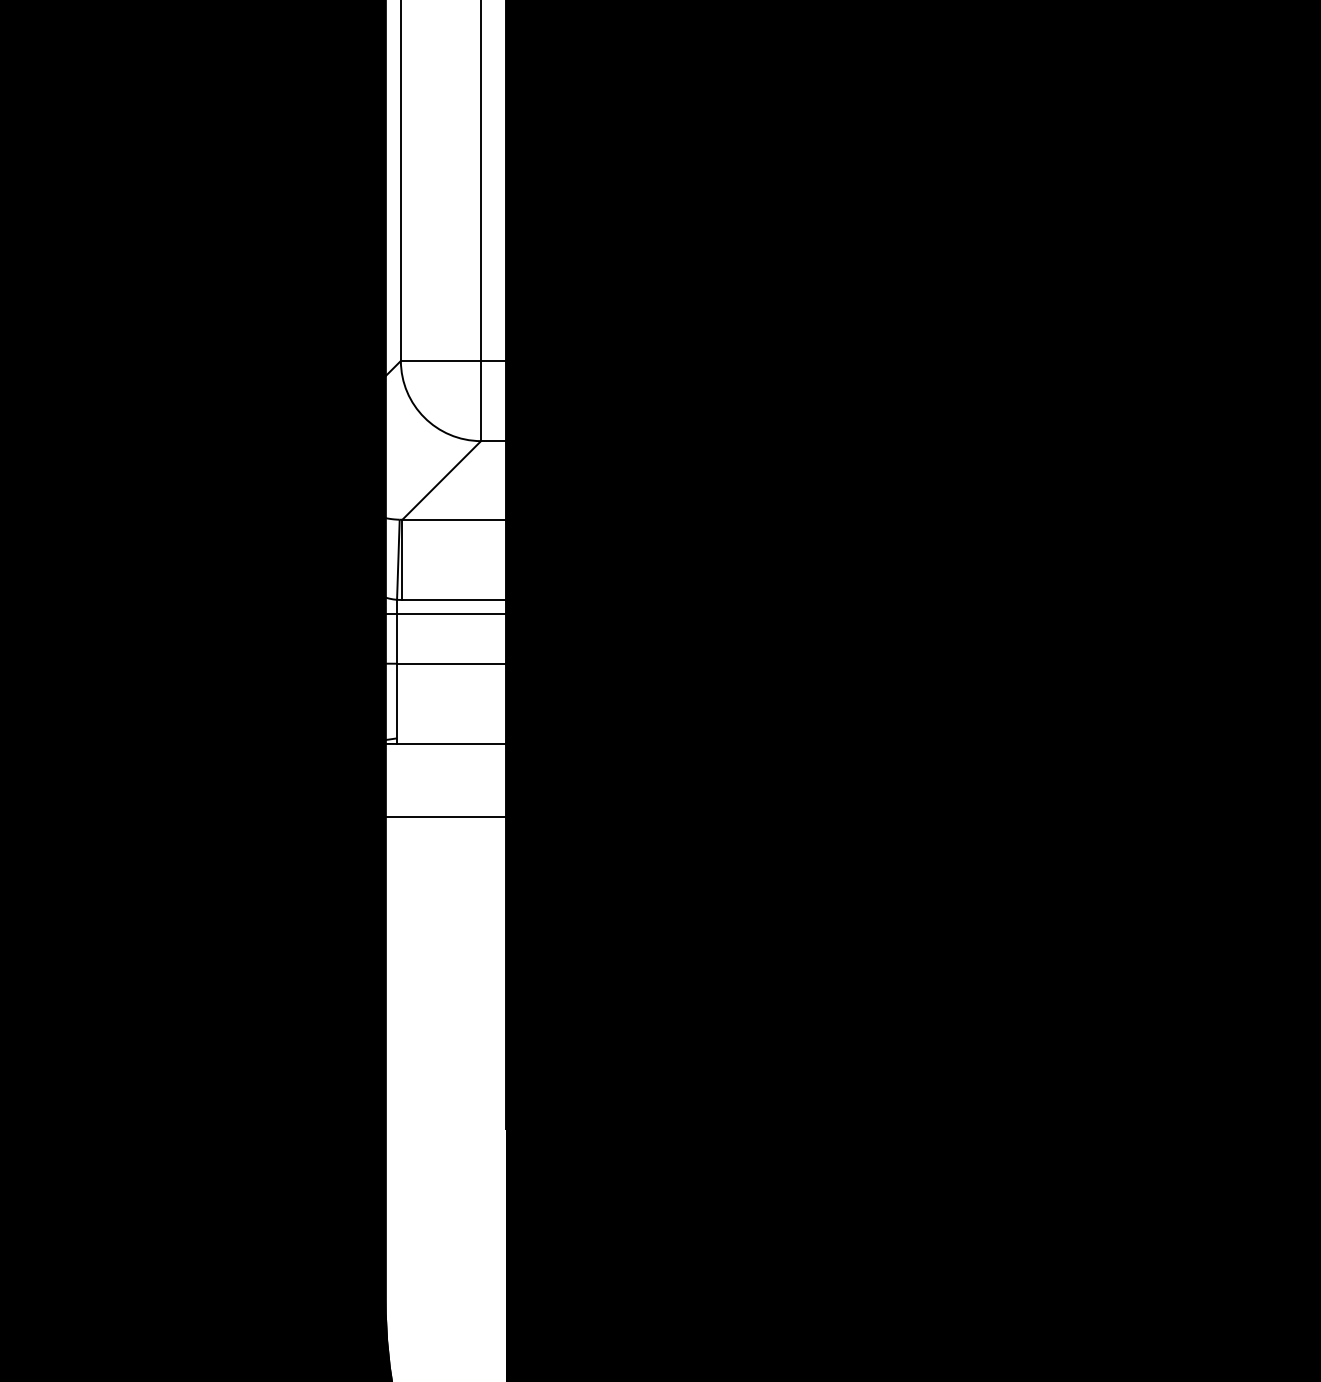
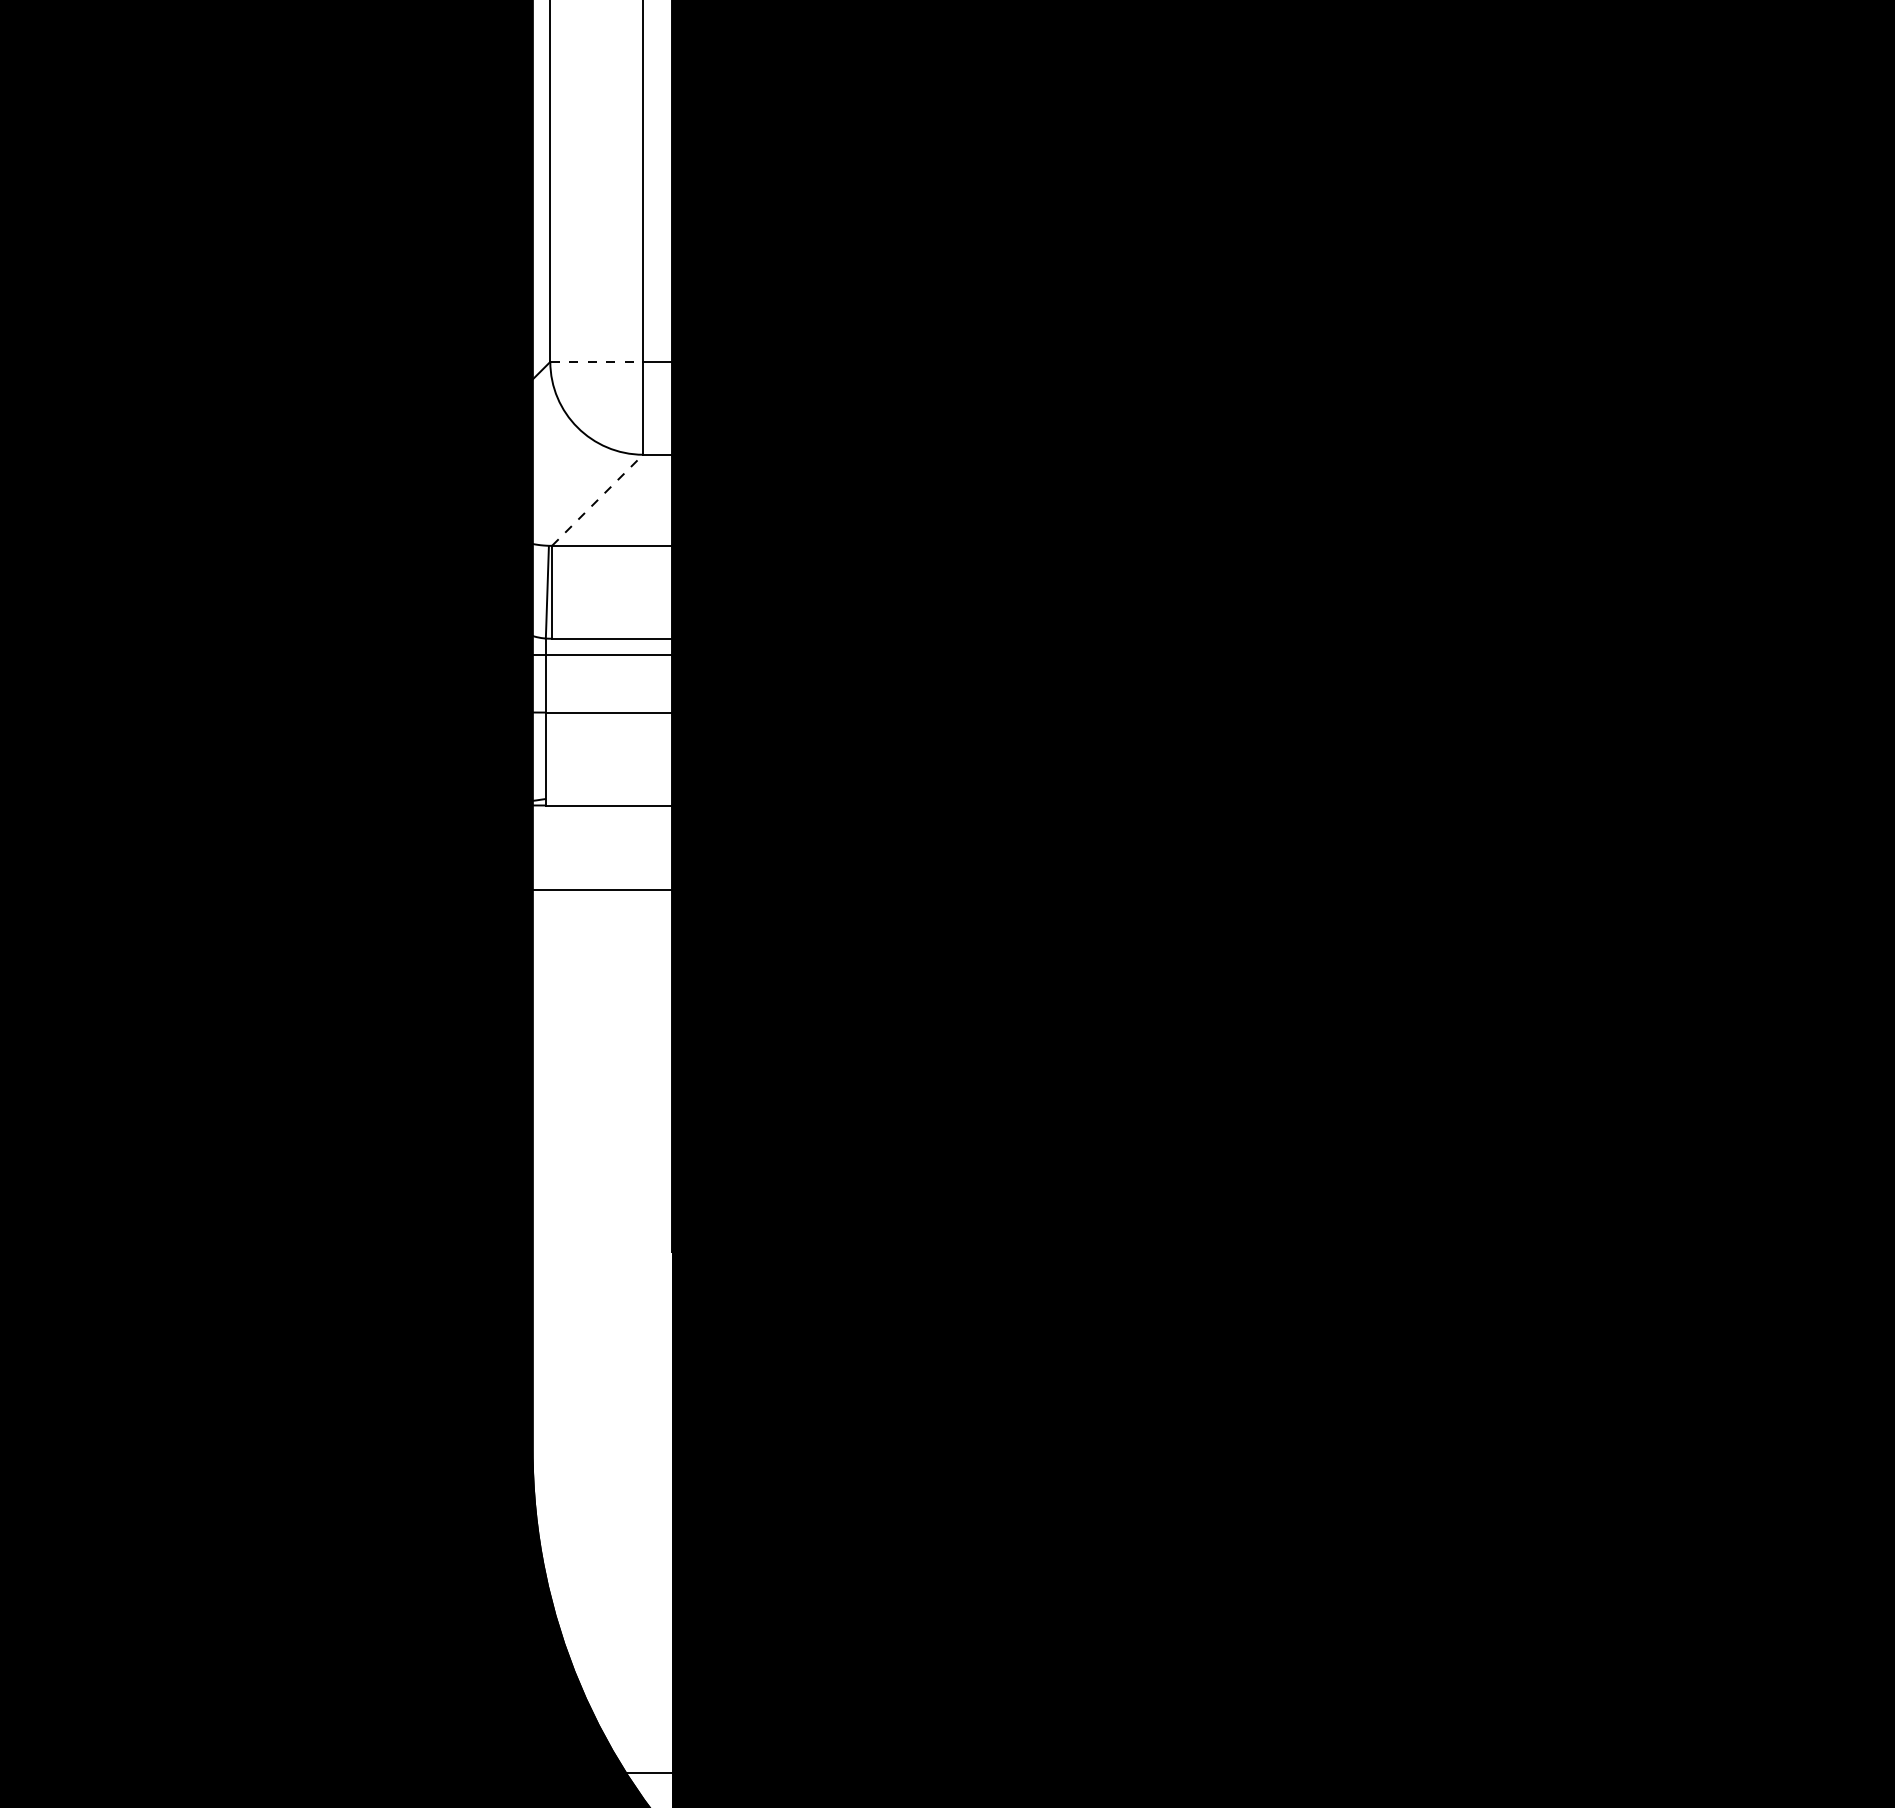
line: (441, 360) -> (597, 361), solid -> dashed
line: (441, 479) -> (597, 499), solid -> dashed

